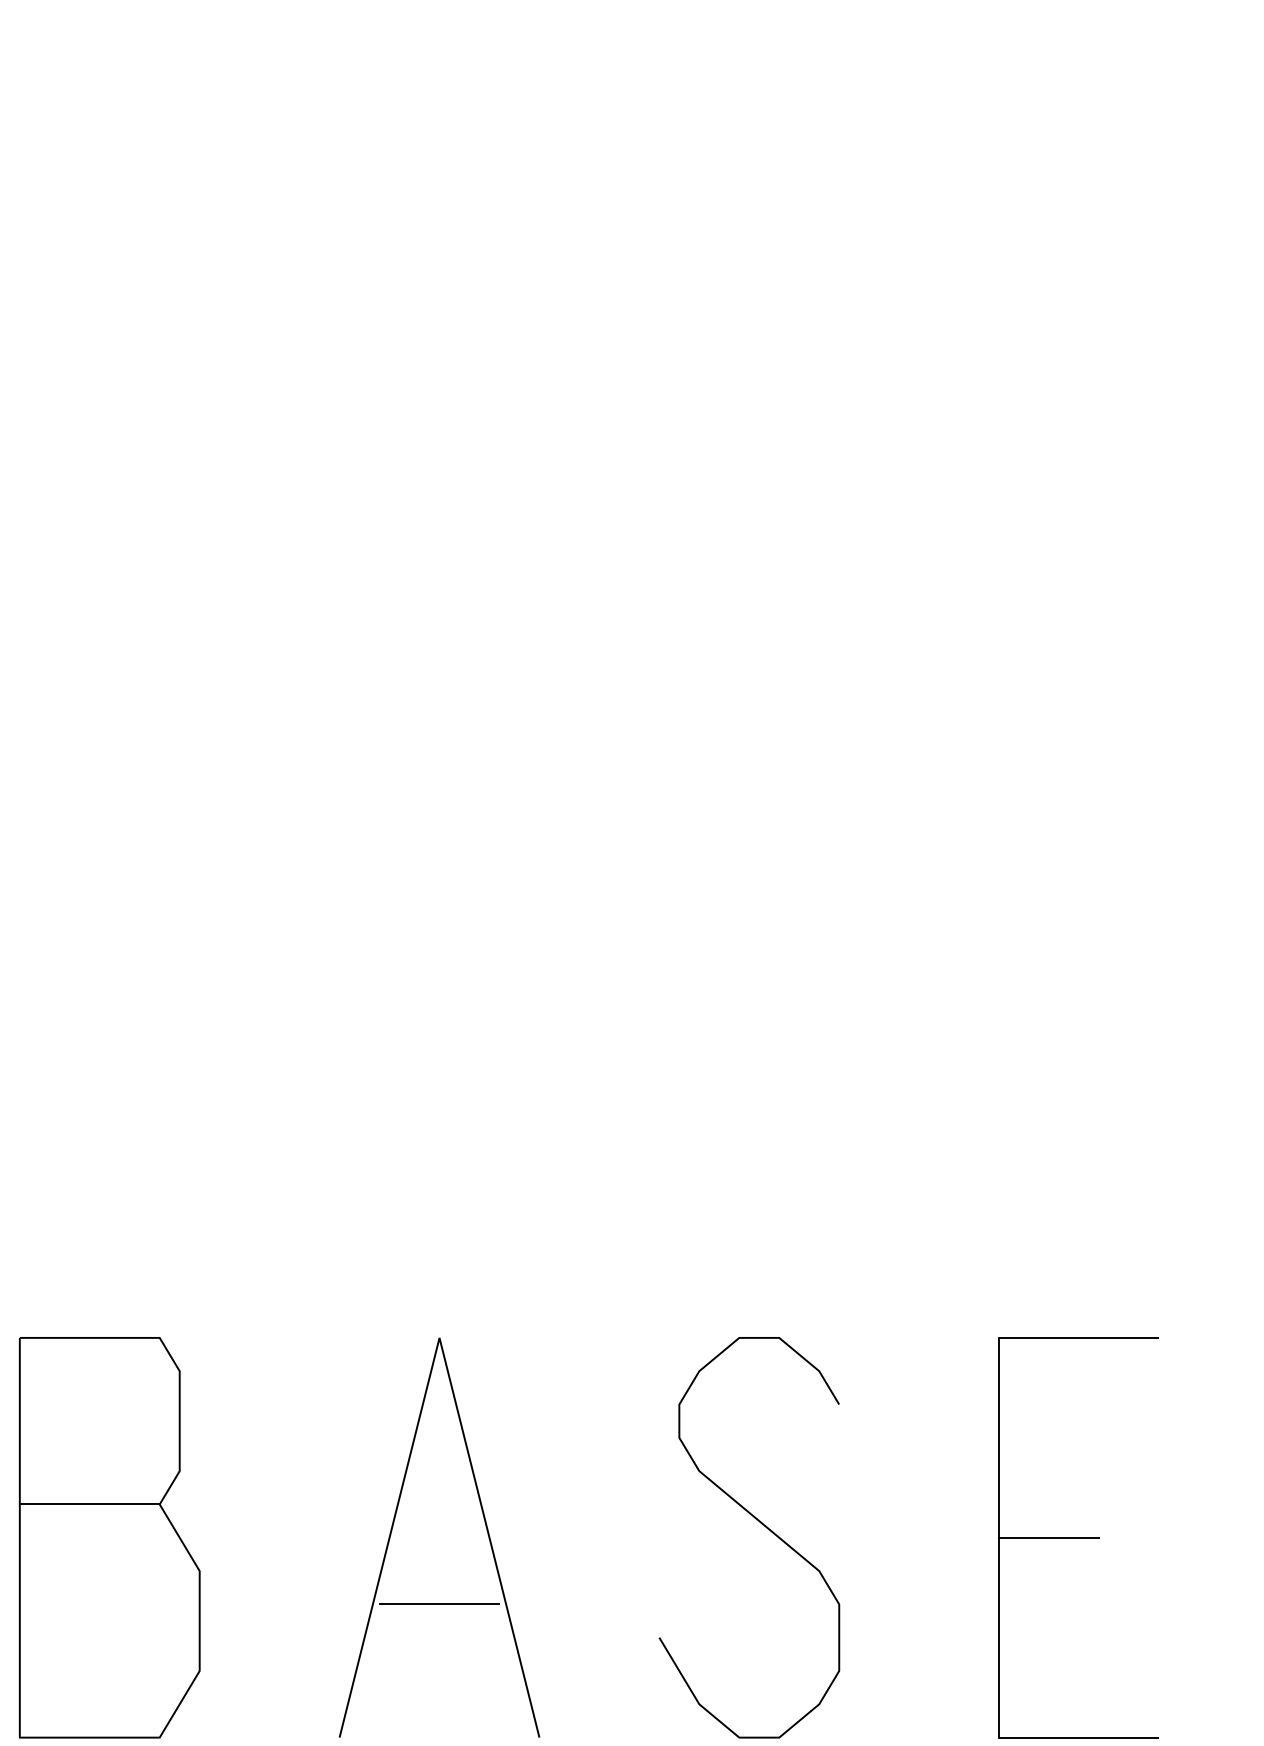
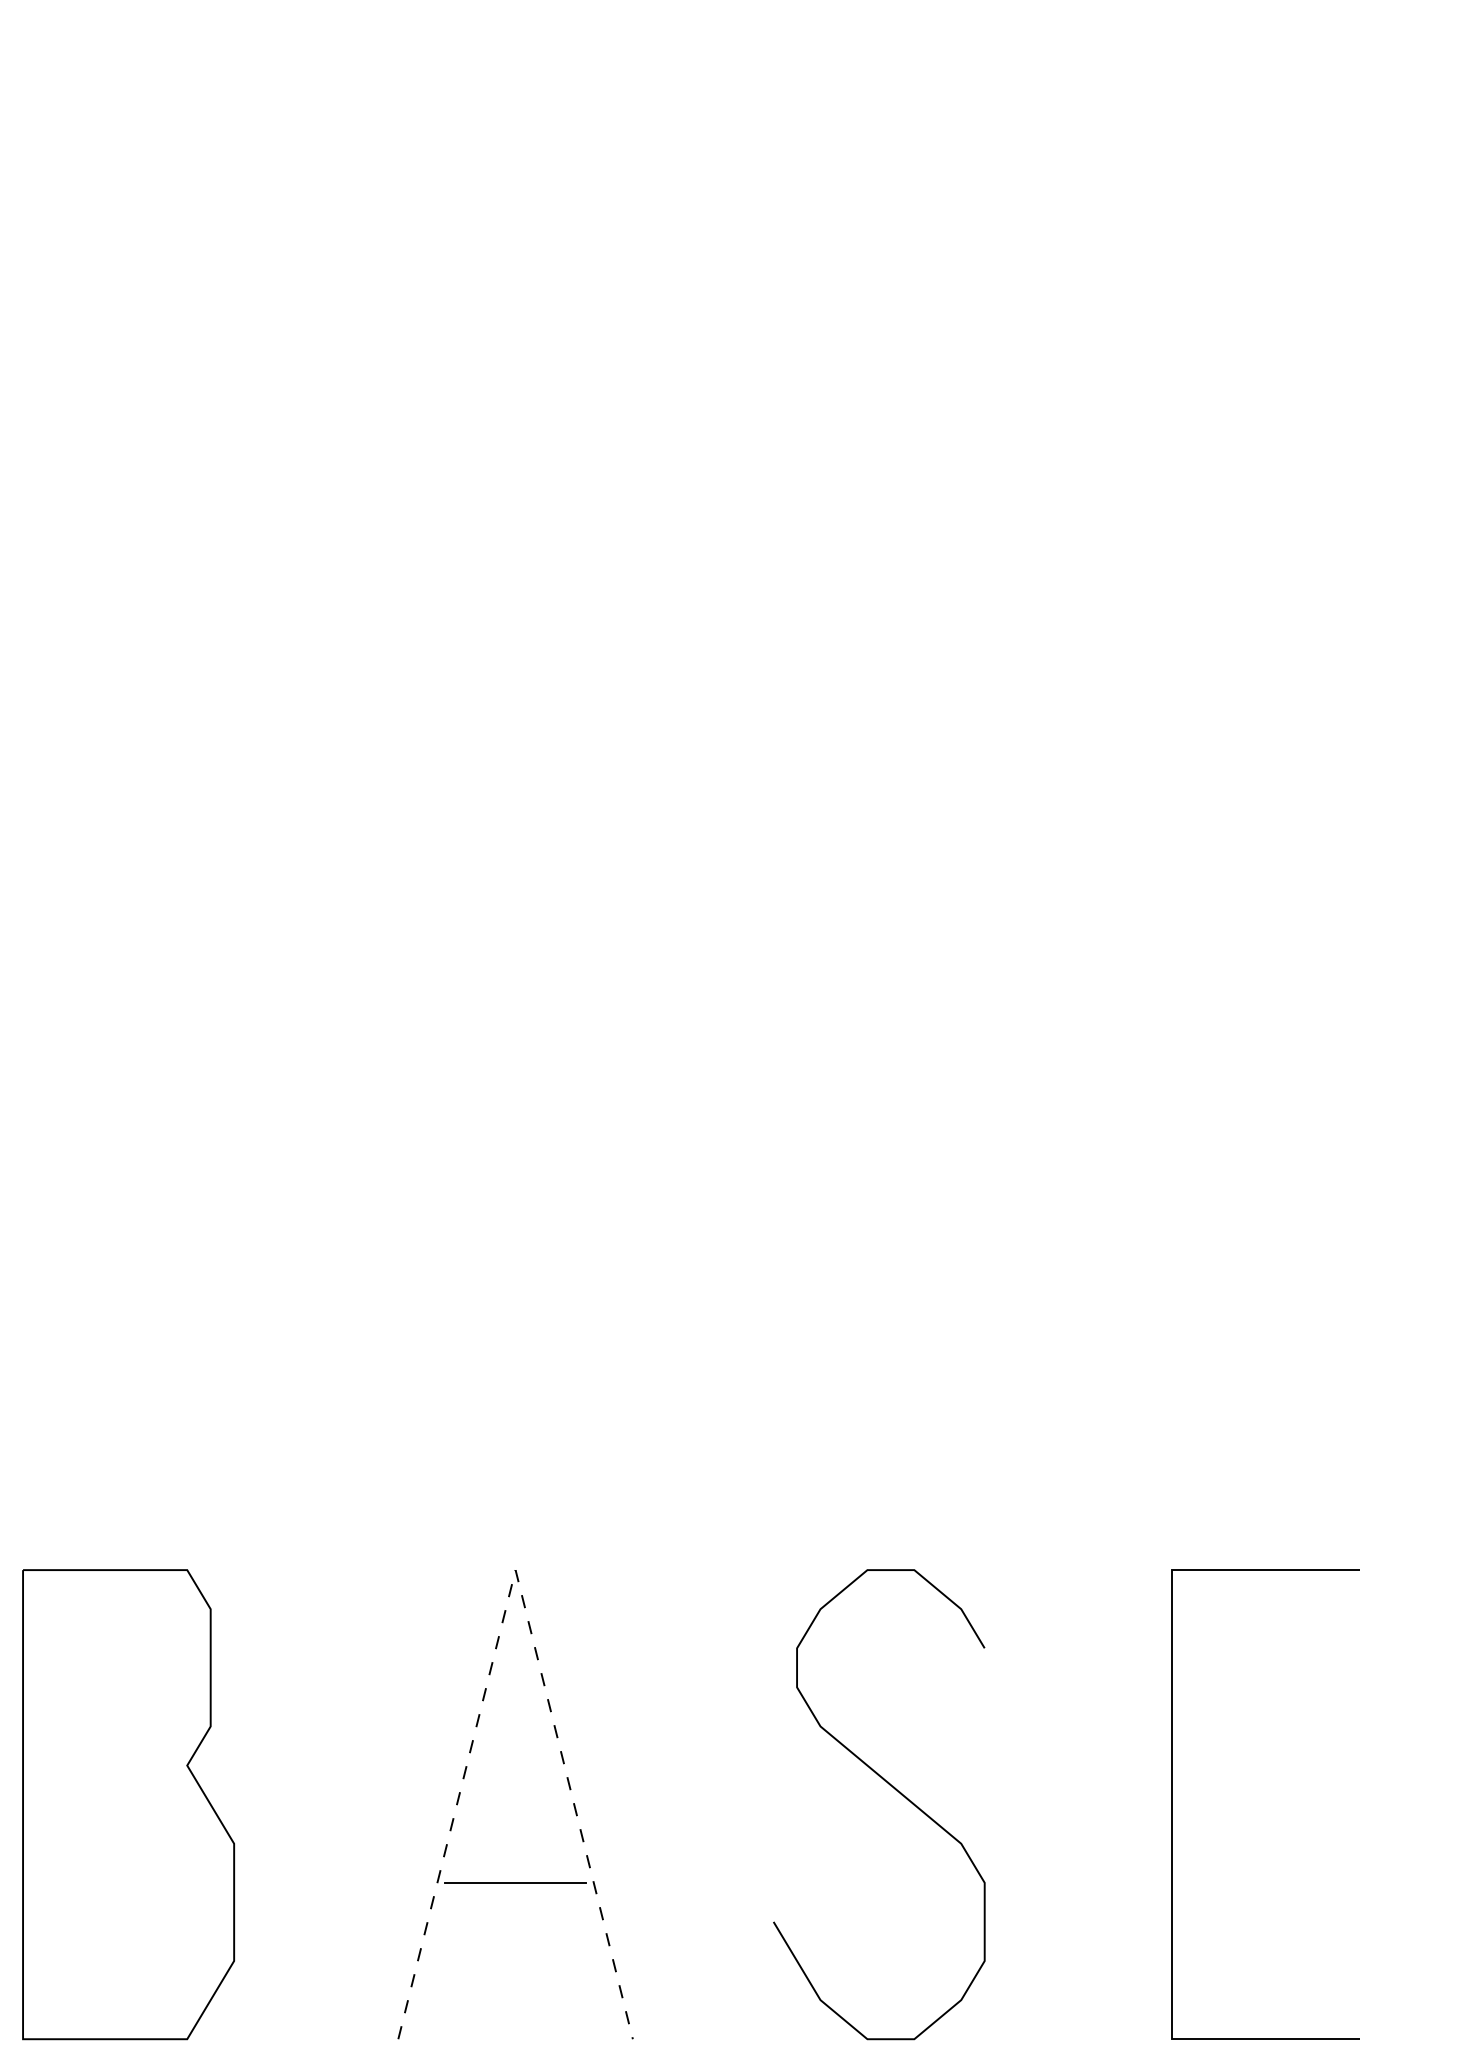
line: (439, 1337) -> (515, 1569), solid -> dashed
line: (89, 1504) -> (104, 1765), removed
line: (1049, 1537) -> (1231, 1804), removed

